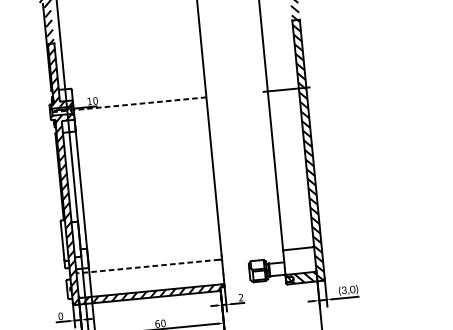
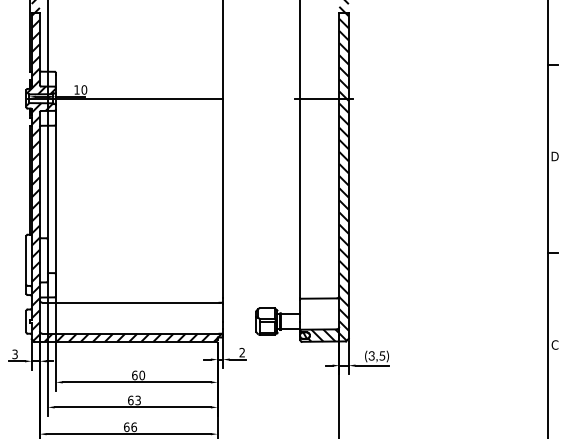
line: (128, 104) -> (125, 98), dashed -> solid
line: (148, 266) -> (130, 302), dashed -> solid
text: (352, 289) -> (382, 355), (3,0) -> (3,5)
text: (60, 316) -> (14, 354), 0 -> 3

